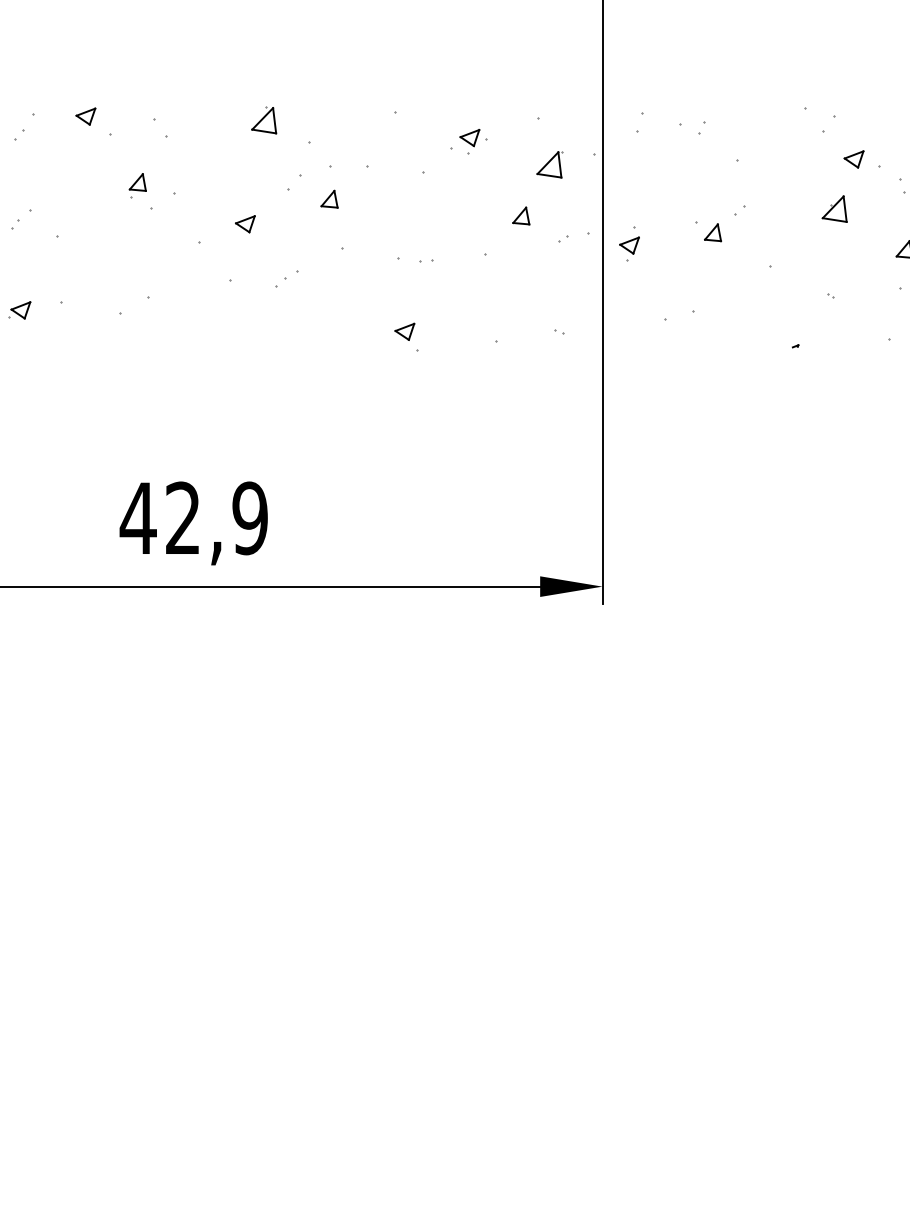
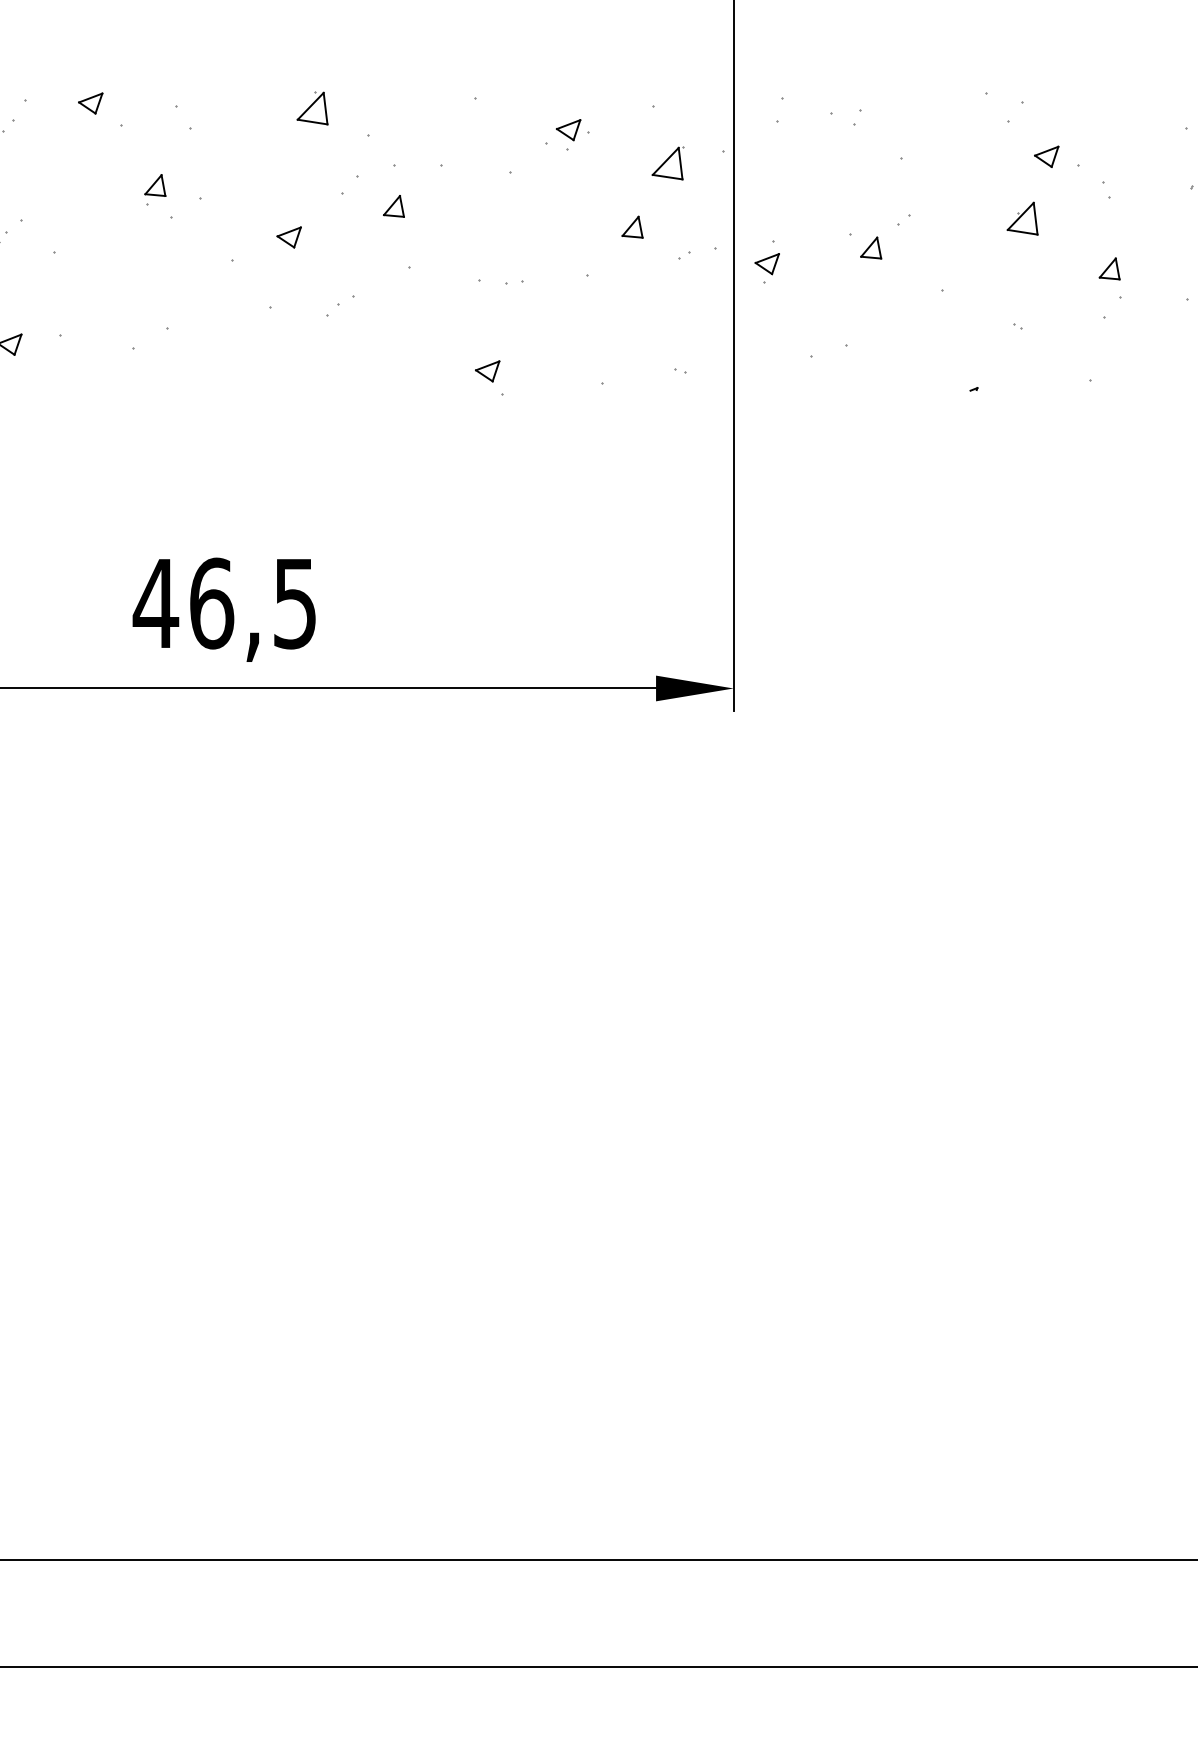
text: (216, 518) -> (253, 603), 42,9 -> 46,5

